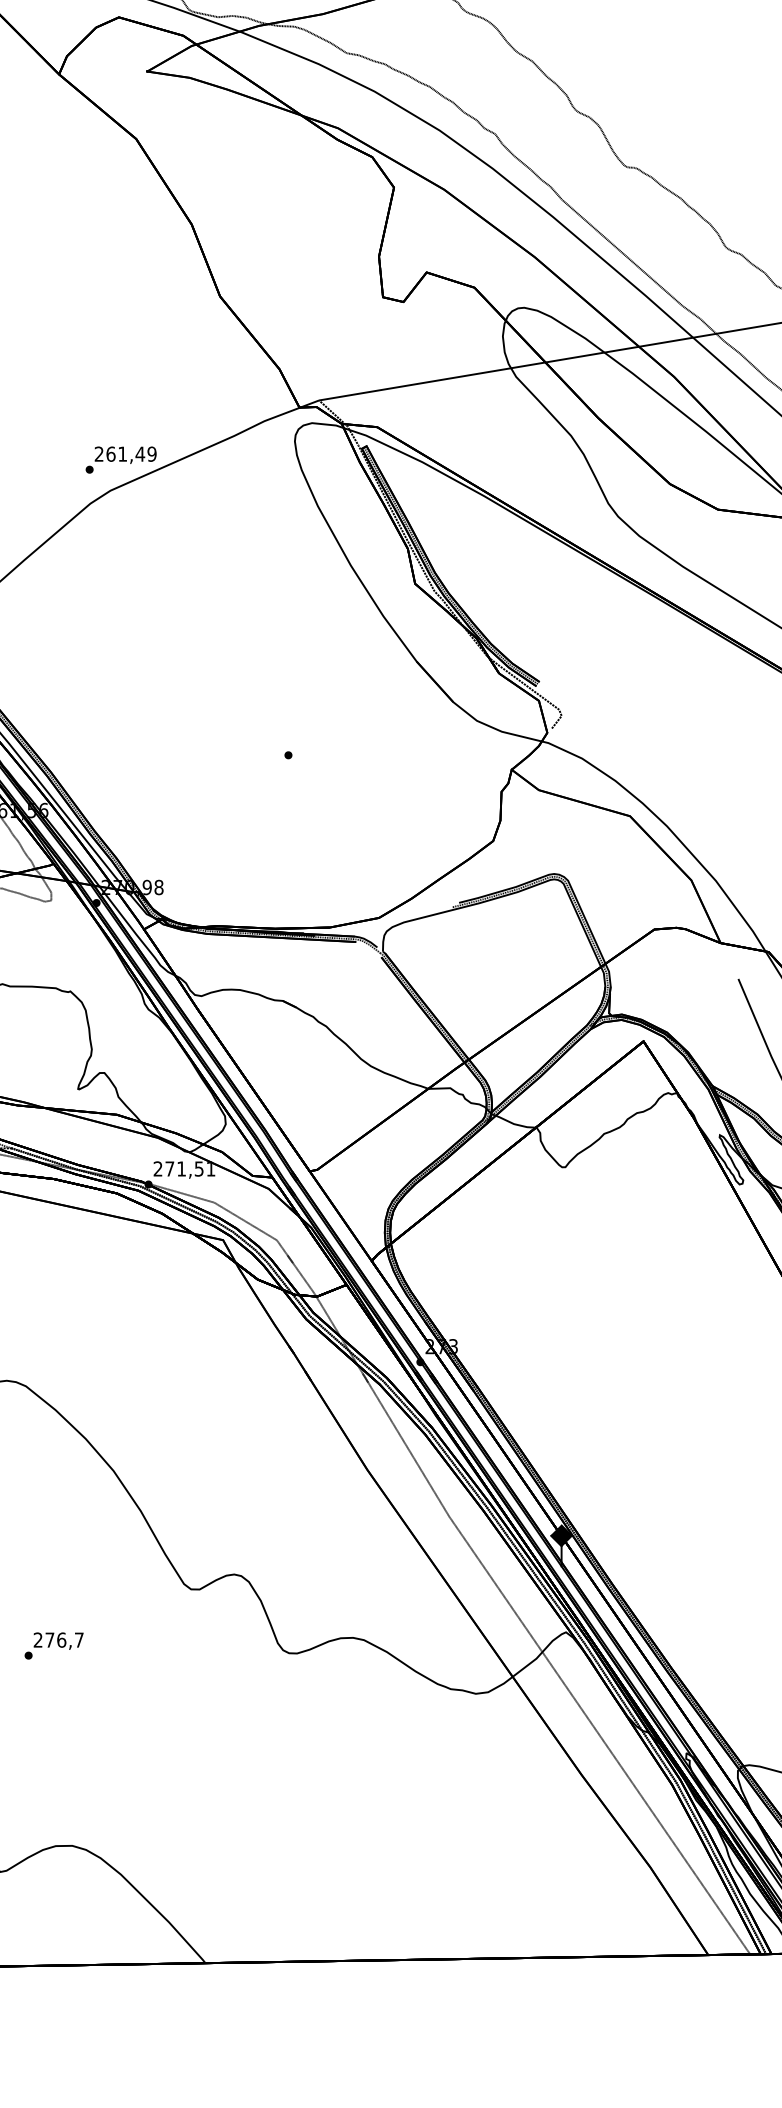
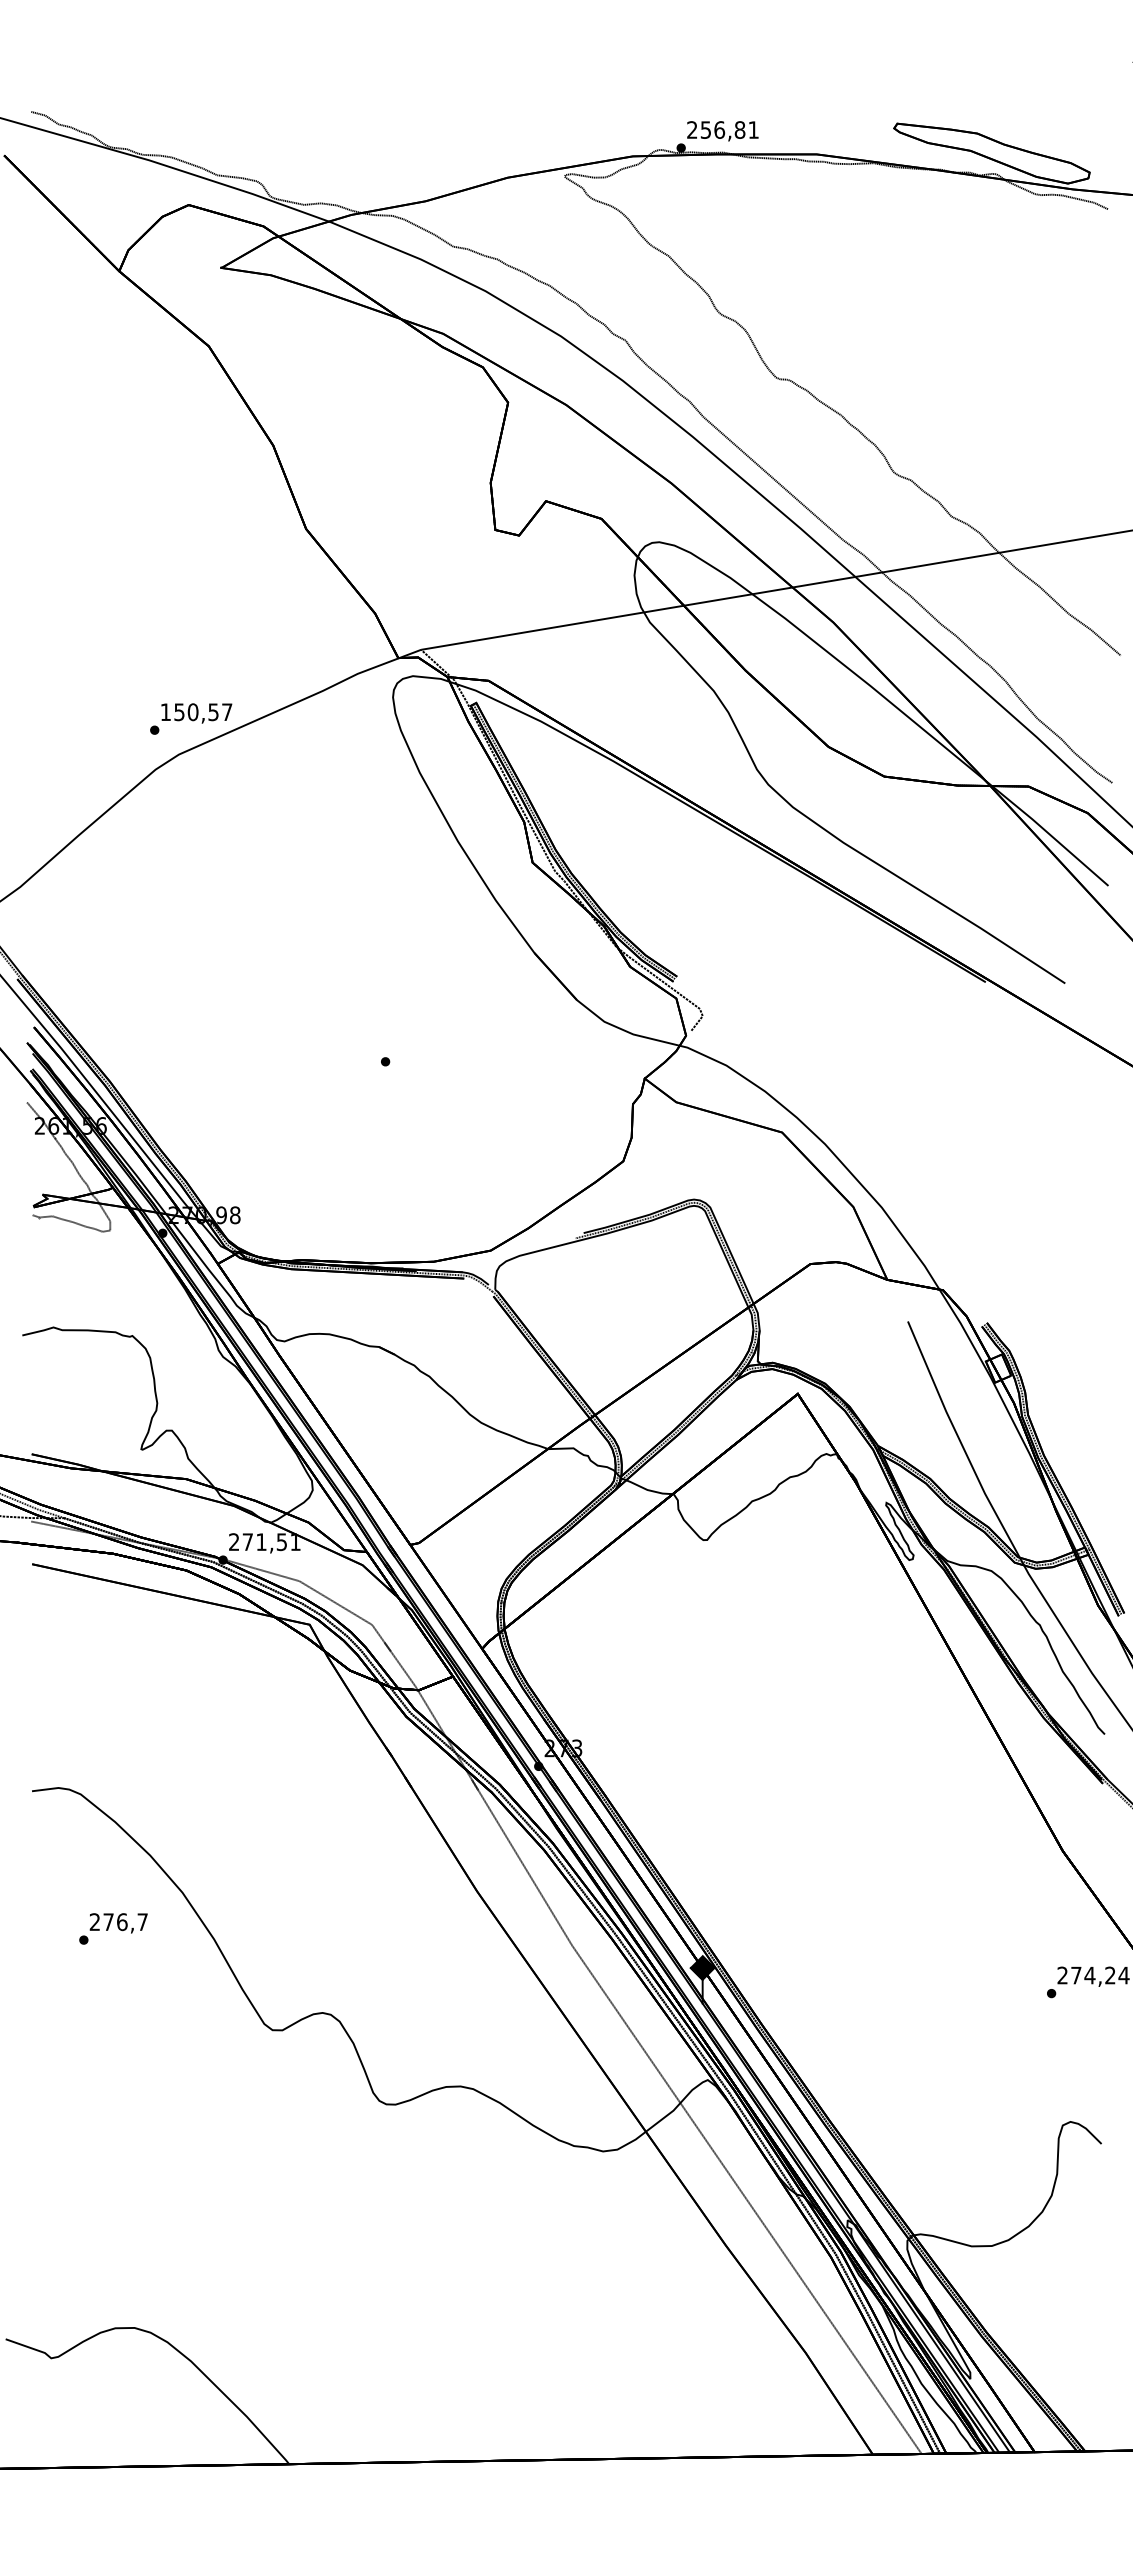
text: (125, 454) -> (196, 712), 261,49 -> 150,57
text: (54, 1645) -> (113, 1928), moved

